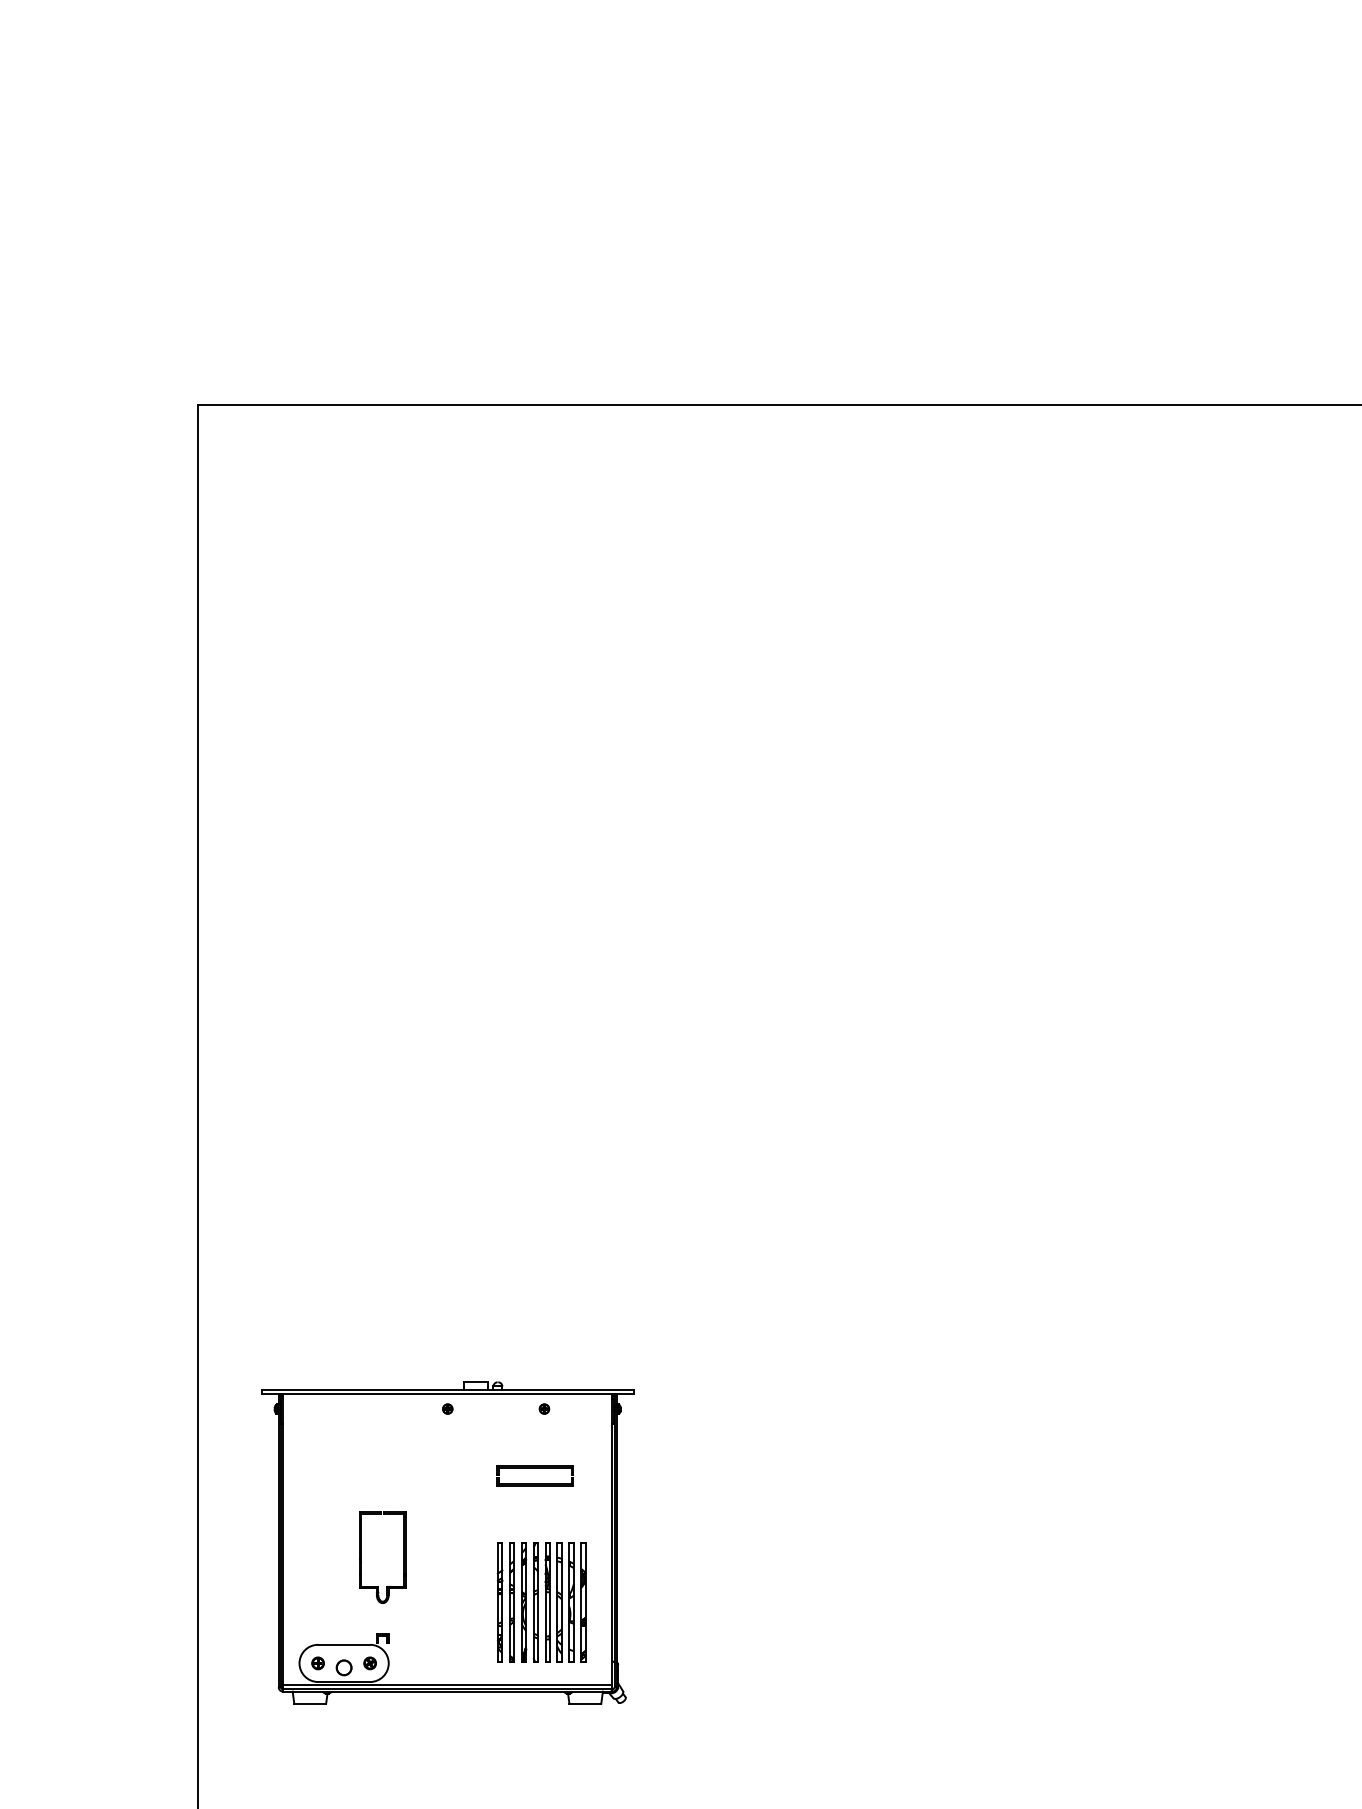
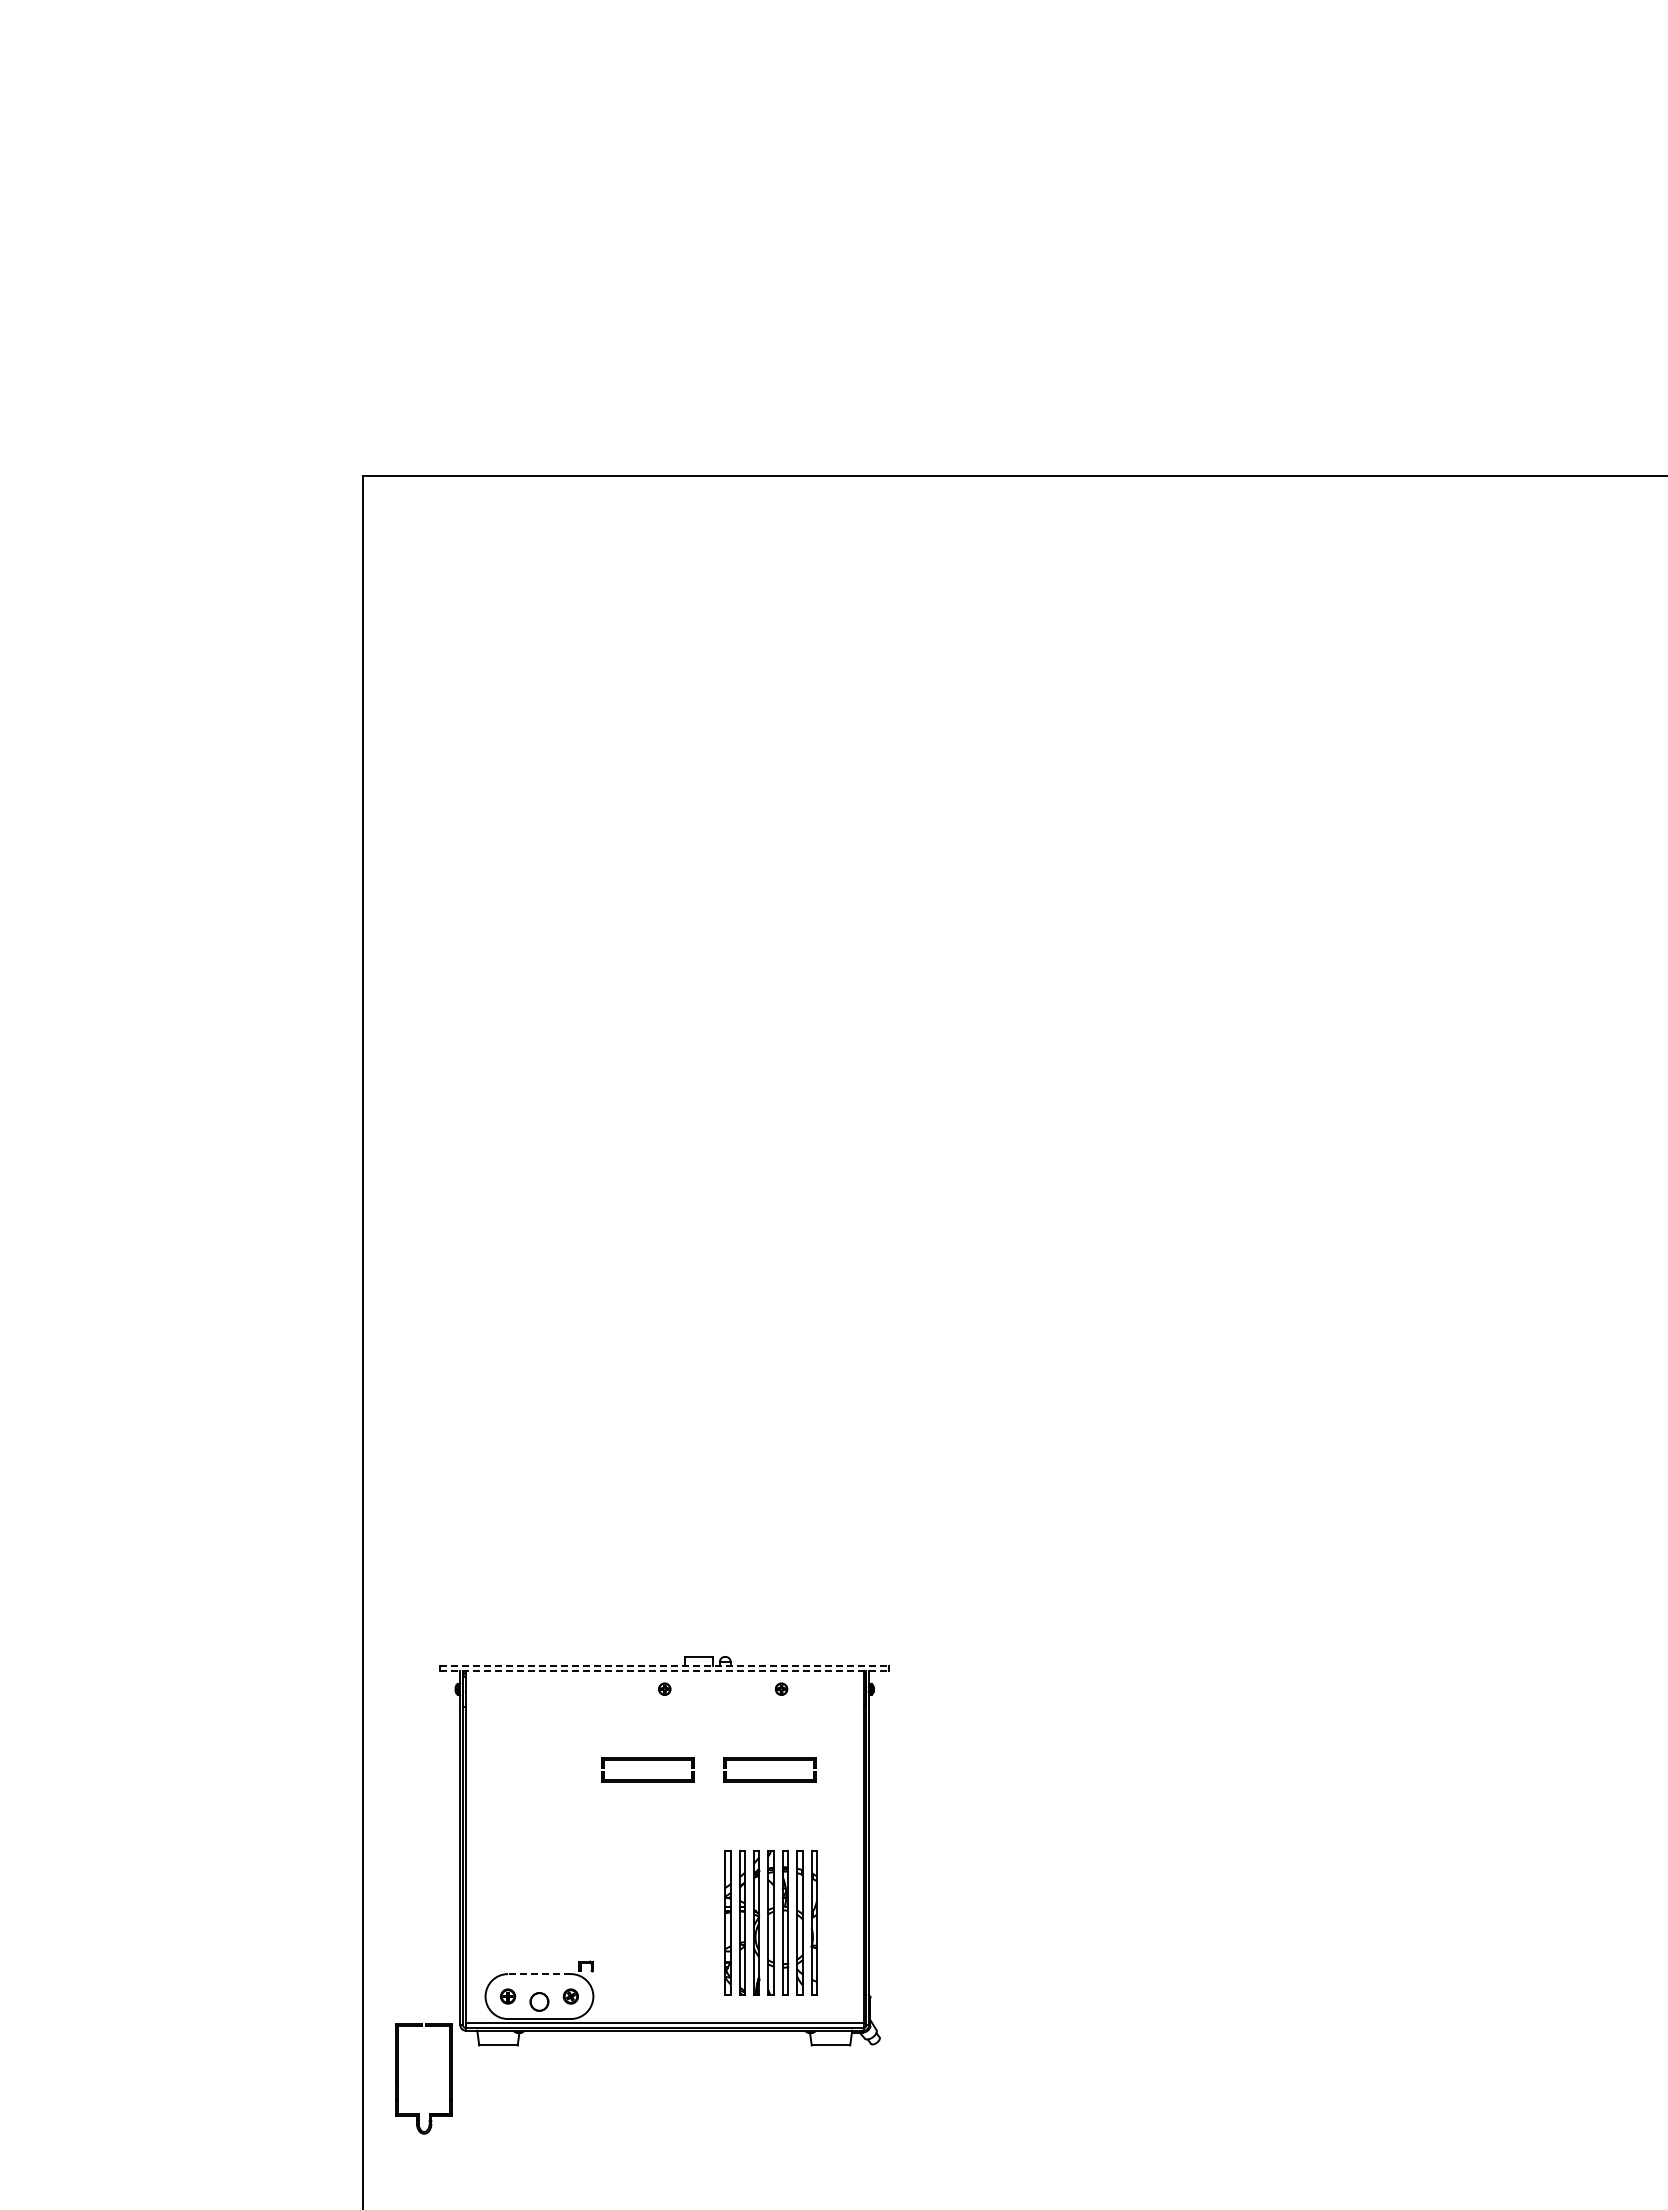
line: (447, 1389) -> (664, 1665), solid -> dashed
line: (447, 1394) -> (664, 1671), solid -> dashed
part: (433, 1468) -> (647, 1760), added
part: (361, 1557) -> (398, 2078), moved
part: (583, 1602) -> (828, 1922), removed
line: (343, 1645) -> (538, 1974), solid -> dashed

